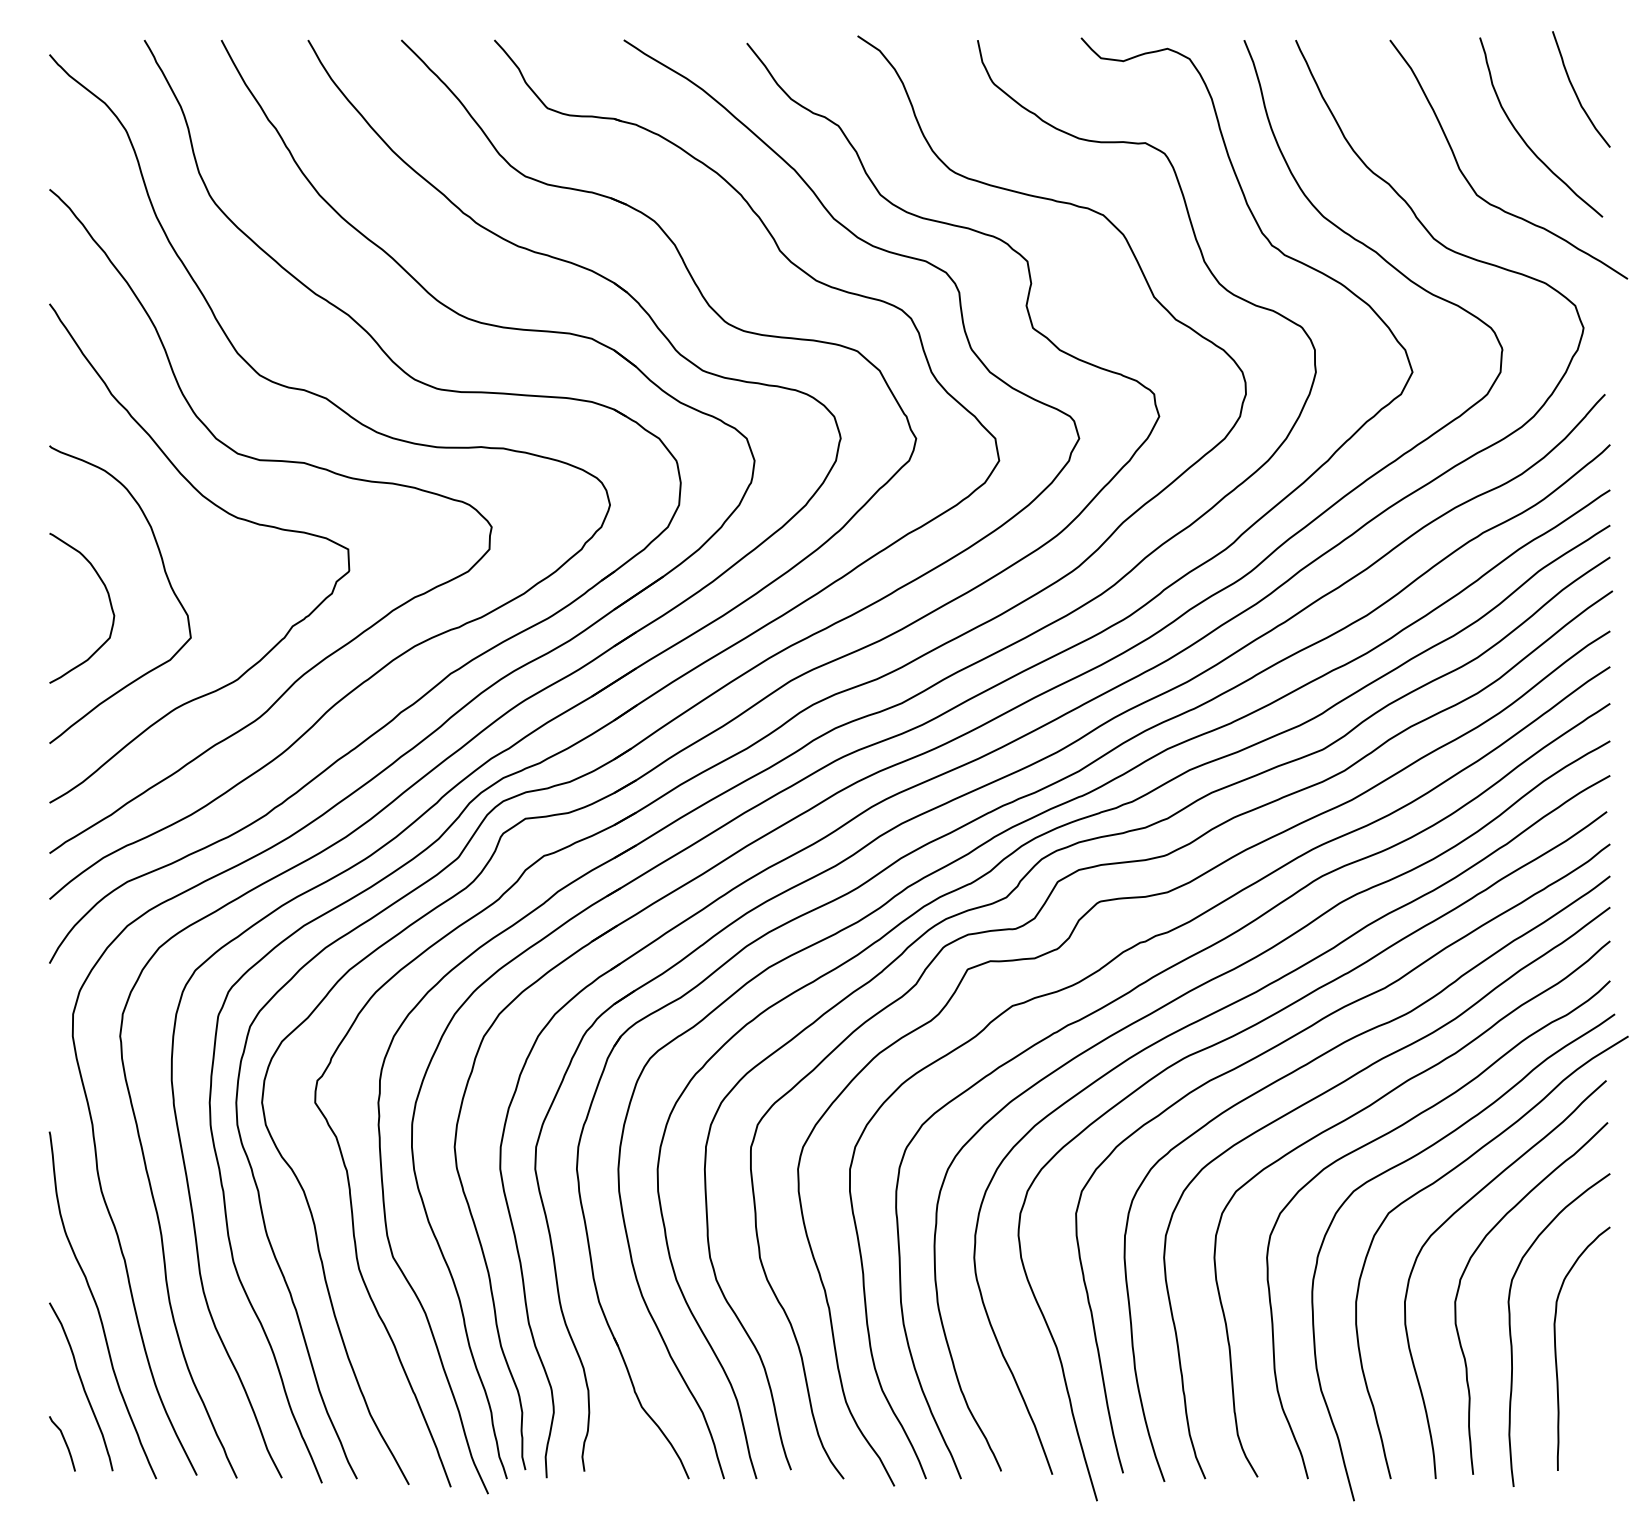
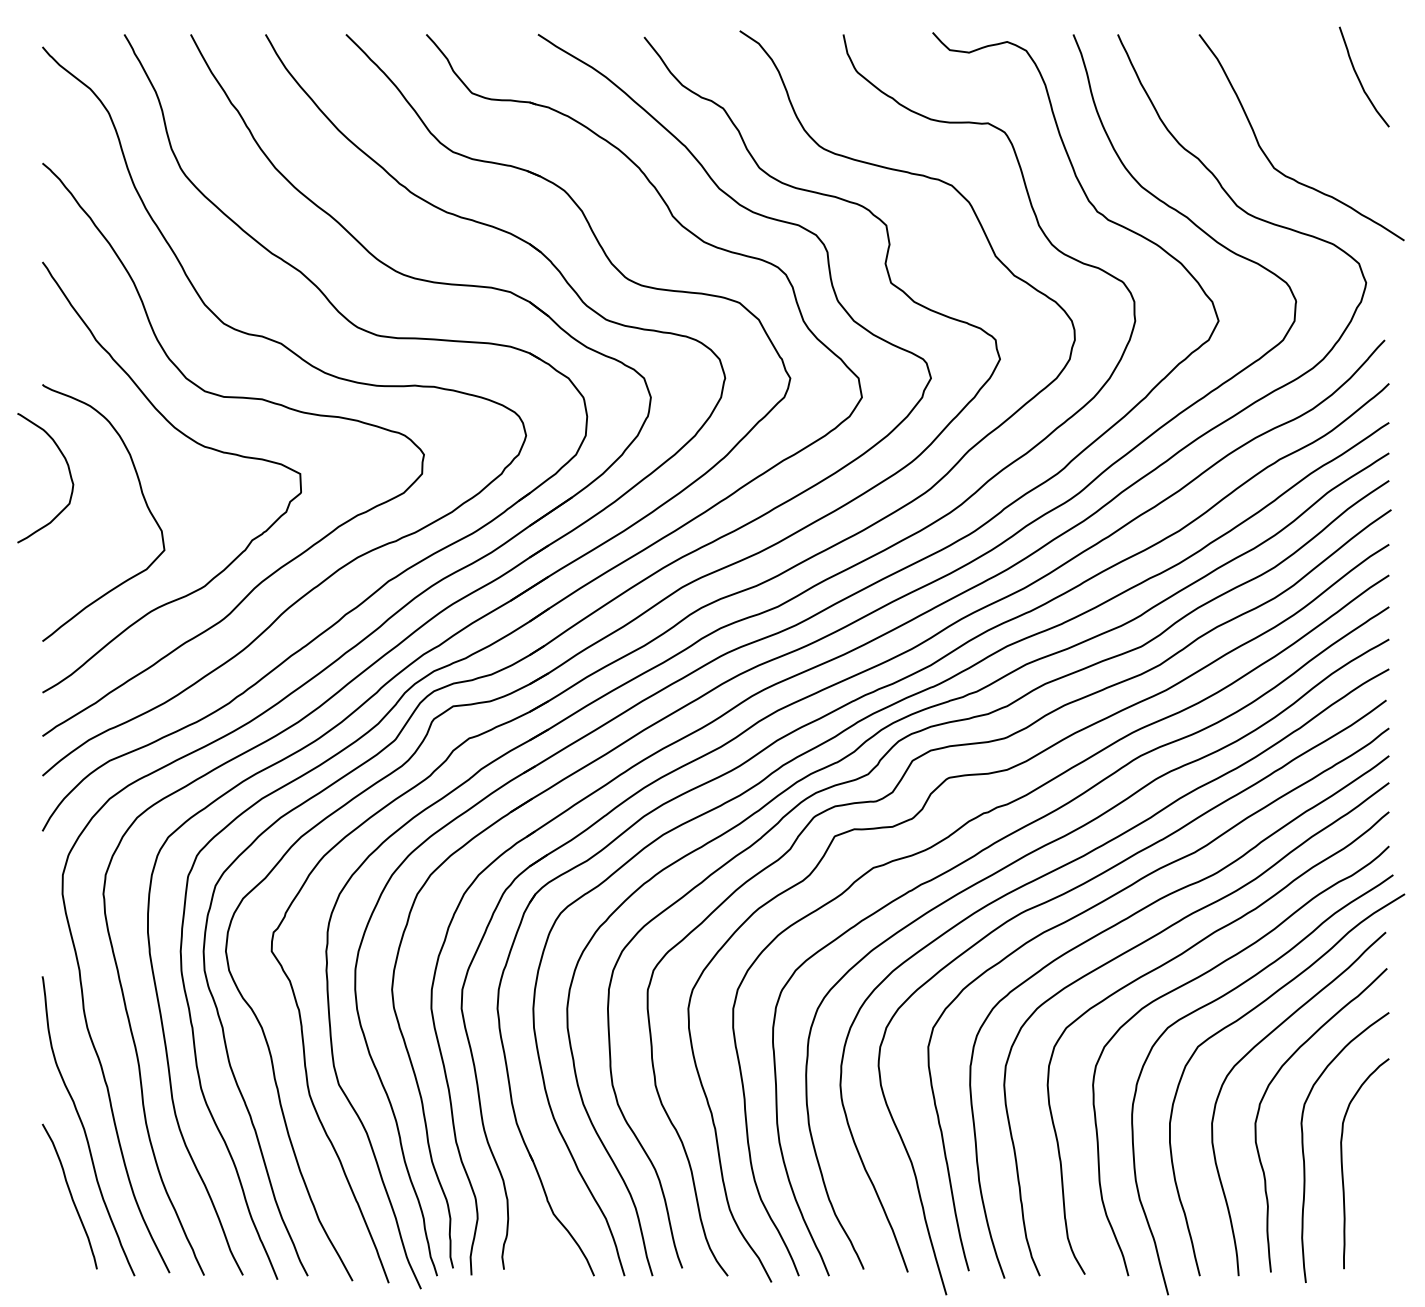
curve: (1523, 138) -> (1314, 119), removed
curve: (109, 602) -> (69, 473), moved
curve: (64, 1442) -> (55, 1244), removed

